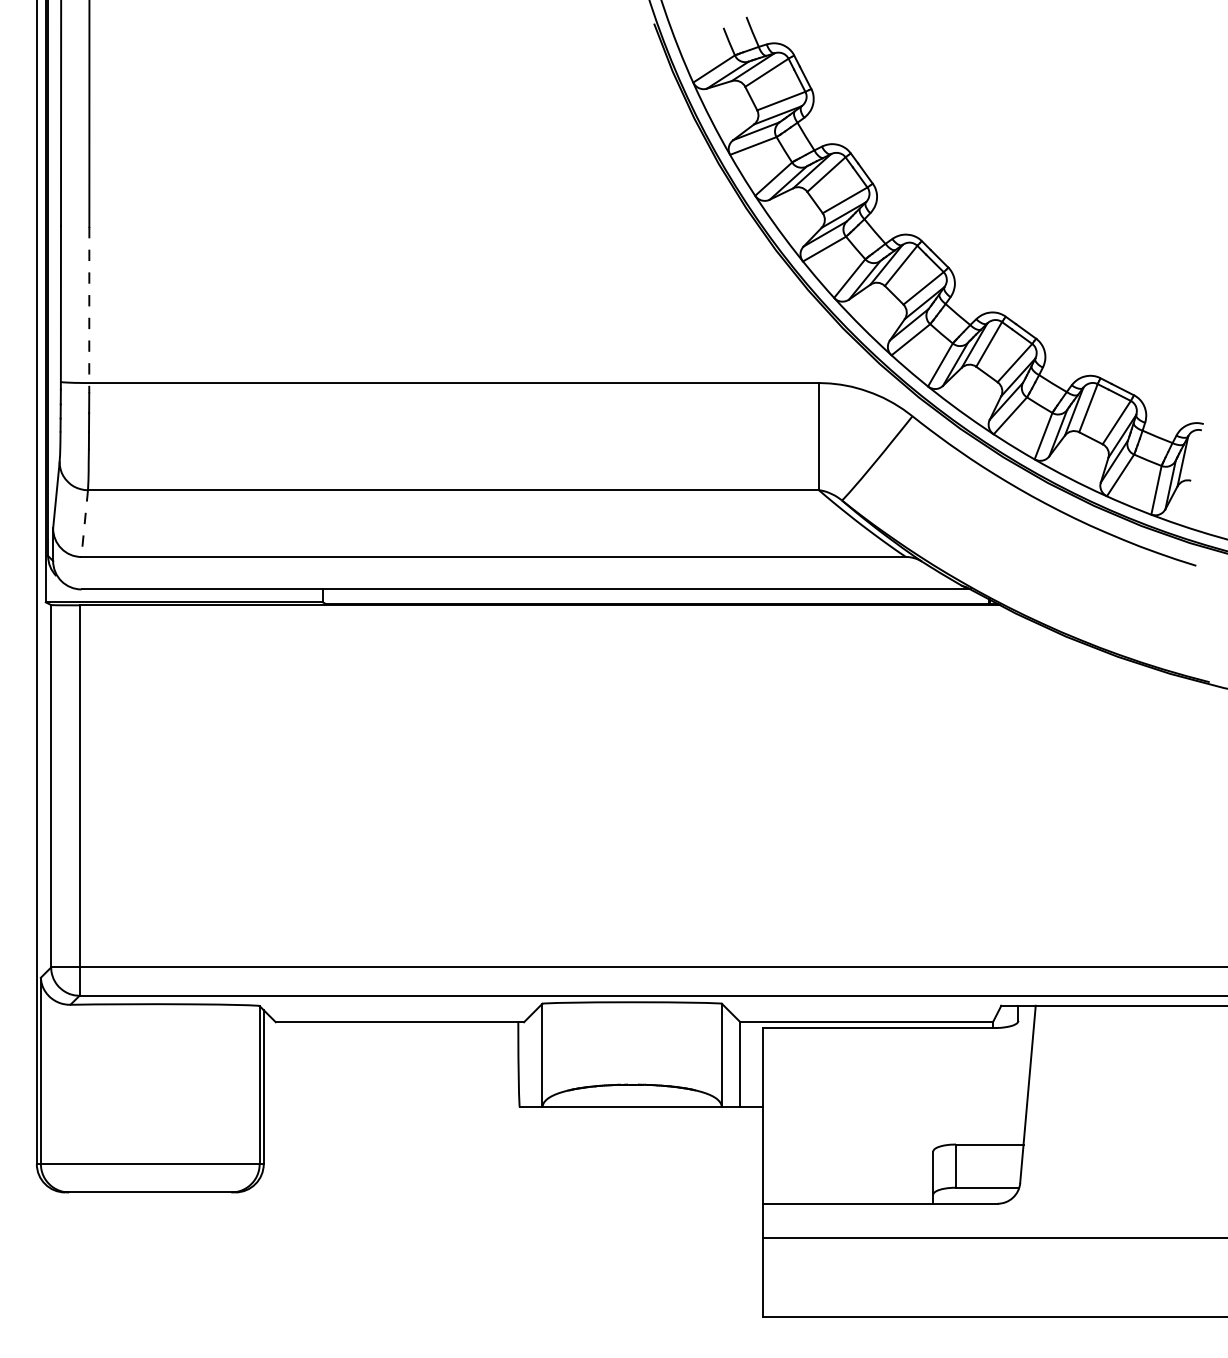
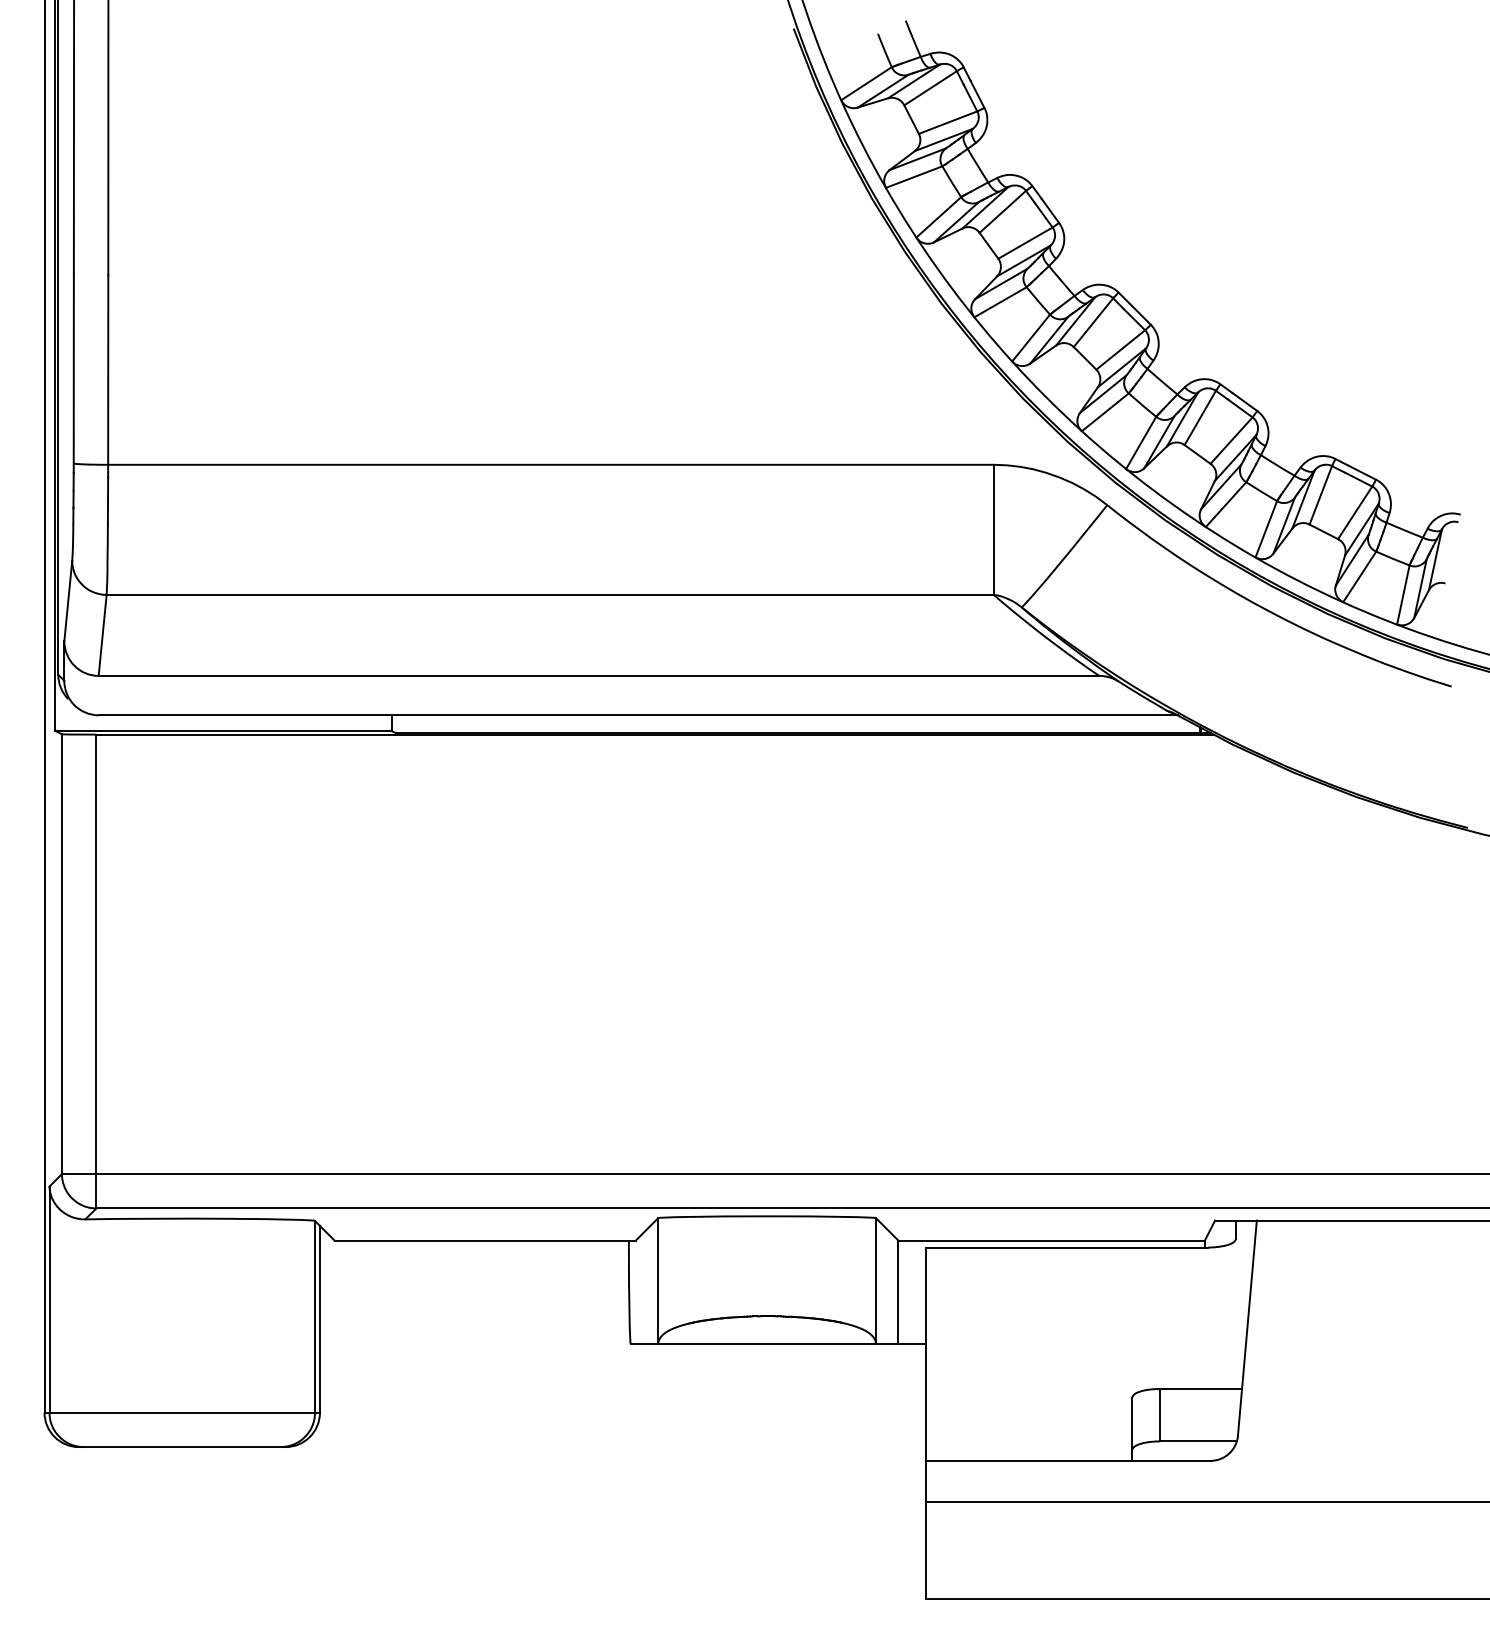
line: (89, 310) -> (108, 376), dashed -> solid
line: (84, 523) -> (102, 635), dashed -> solid

